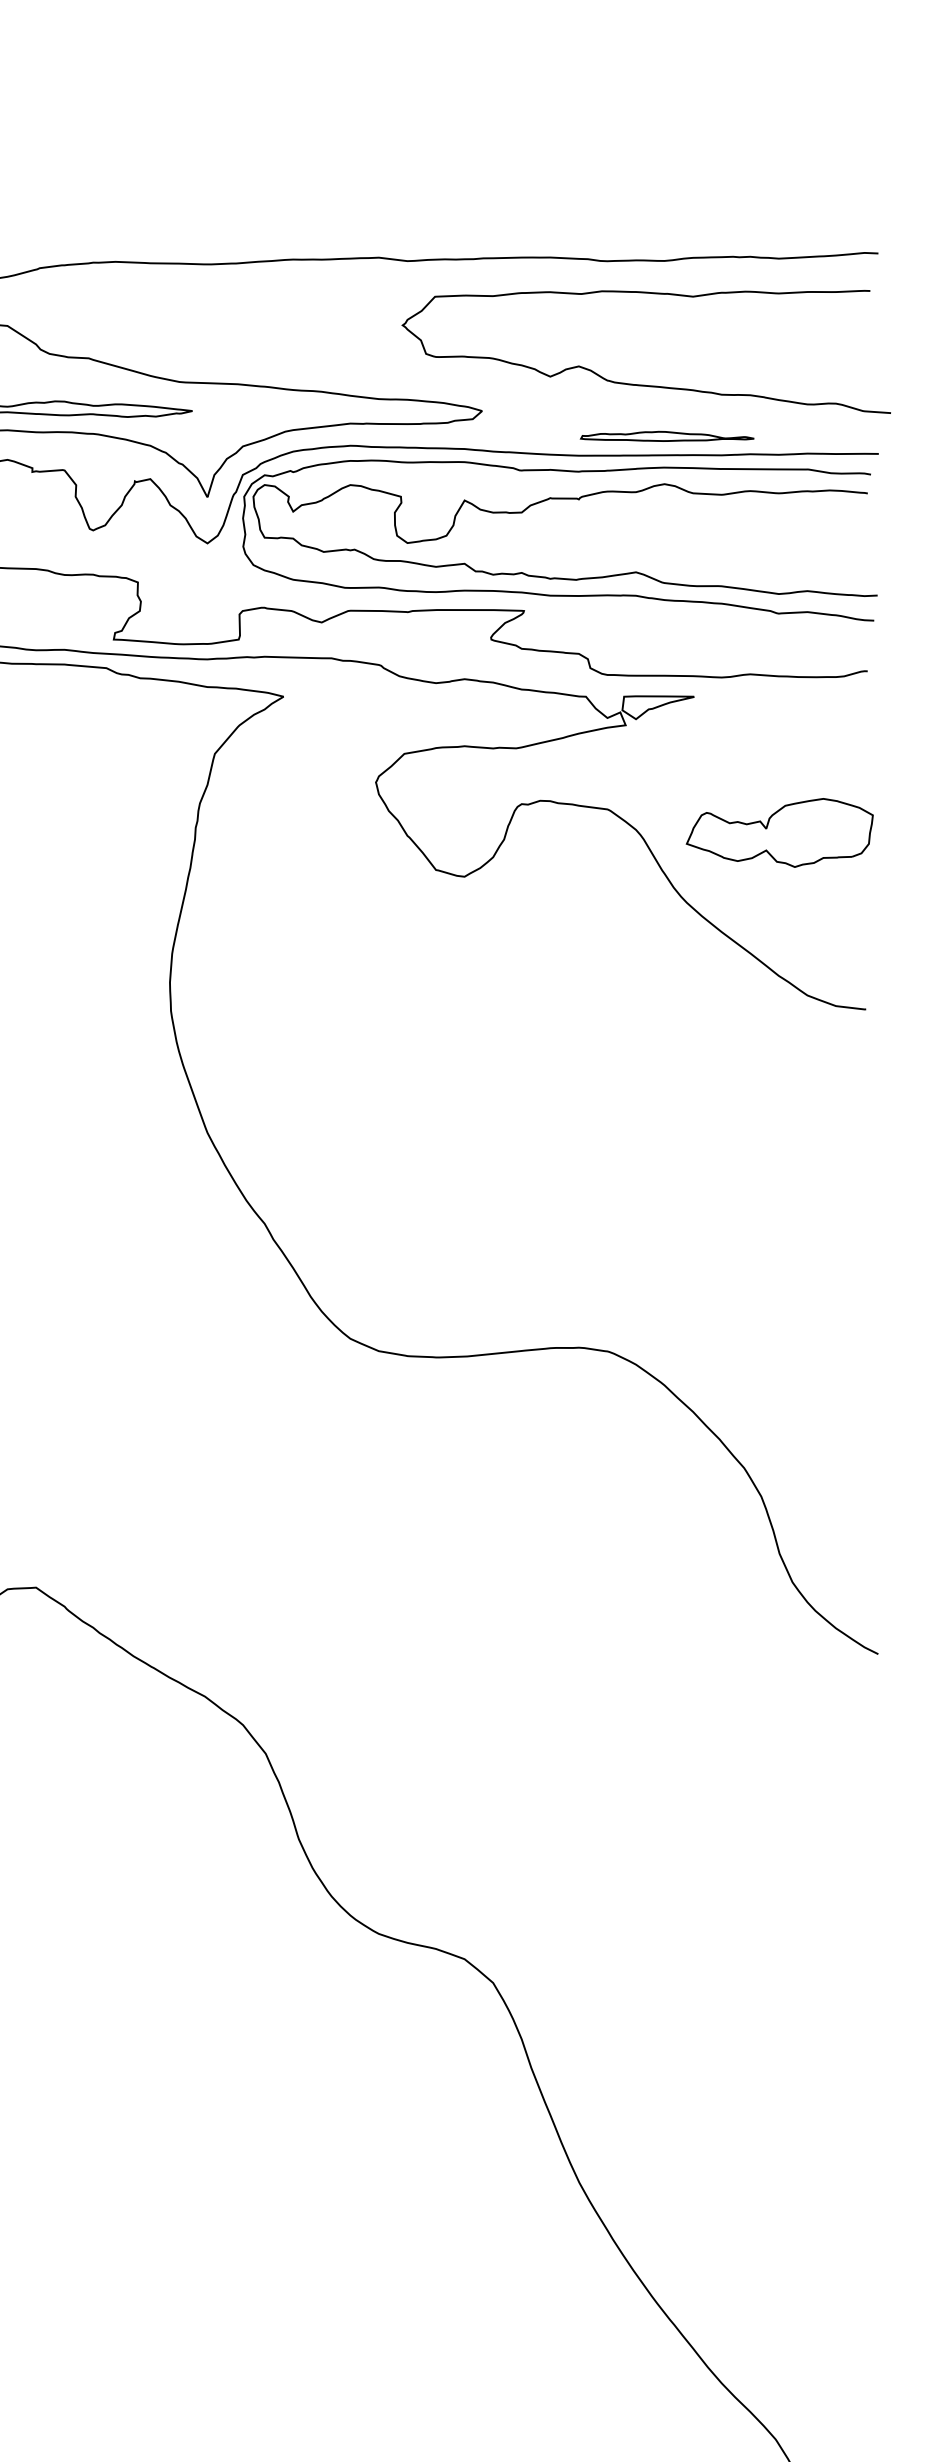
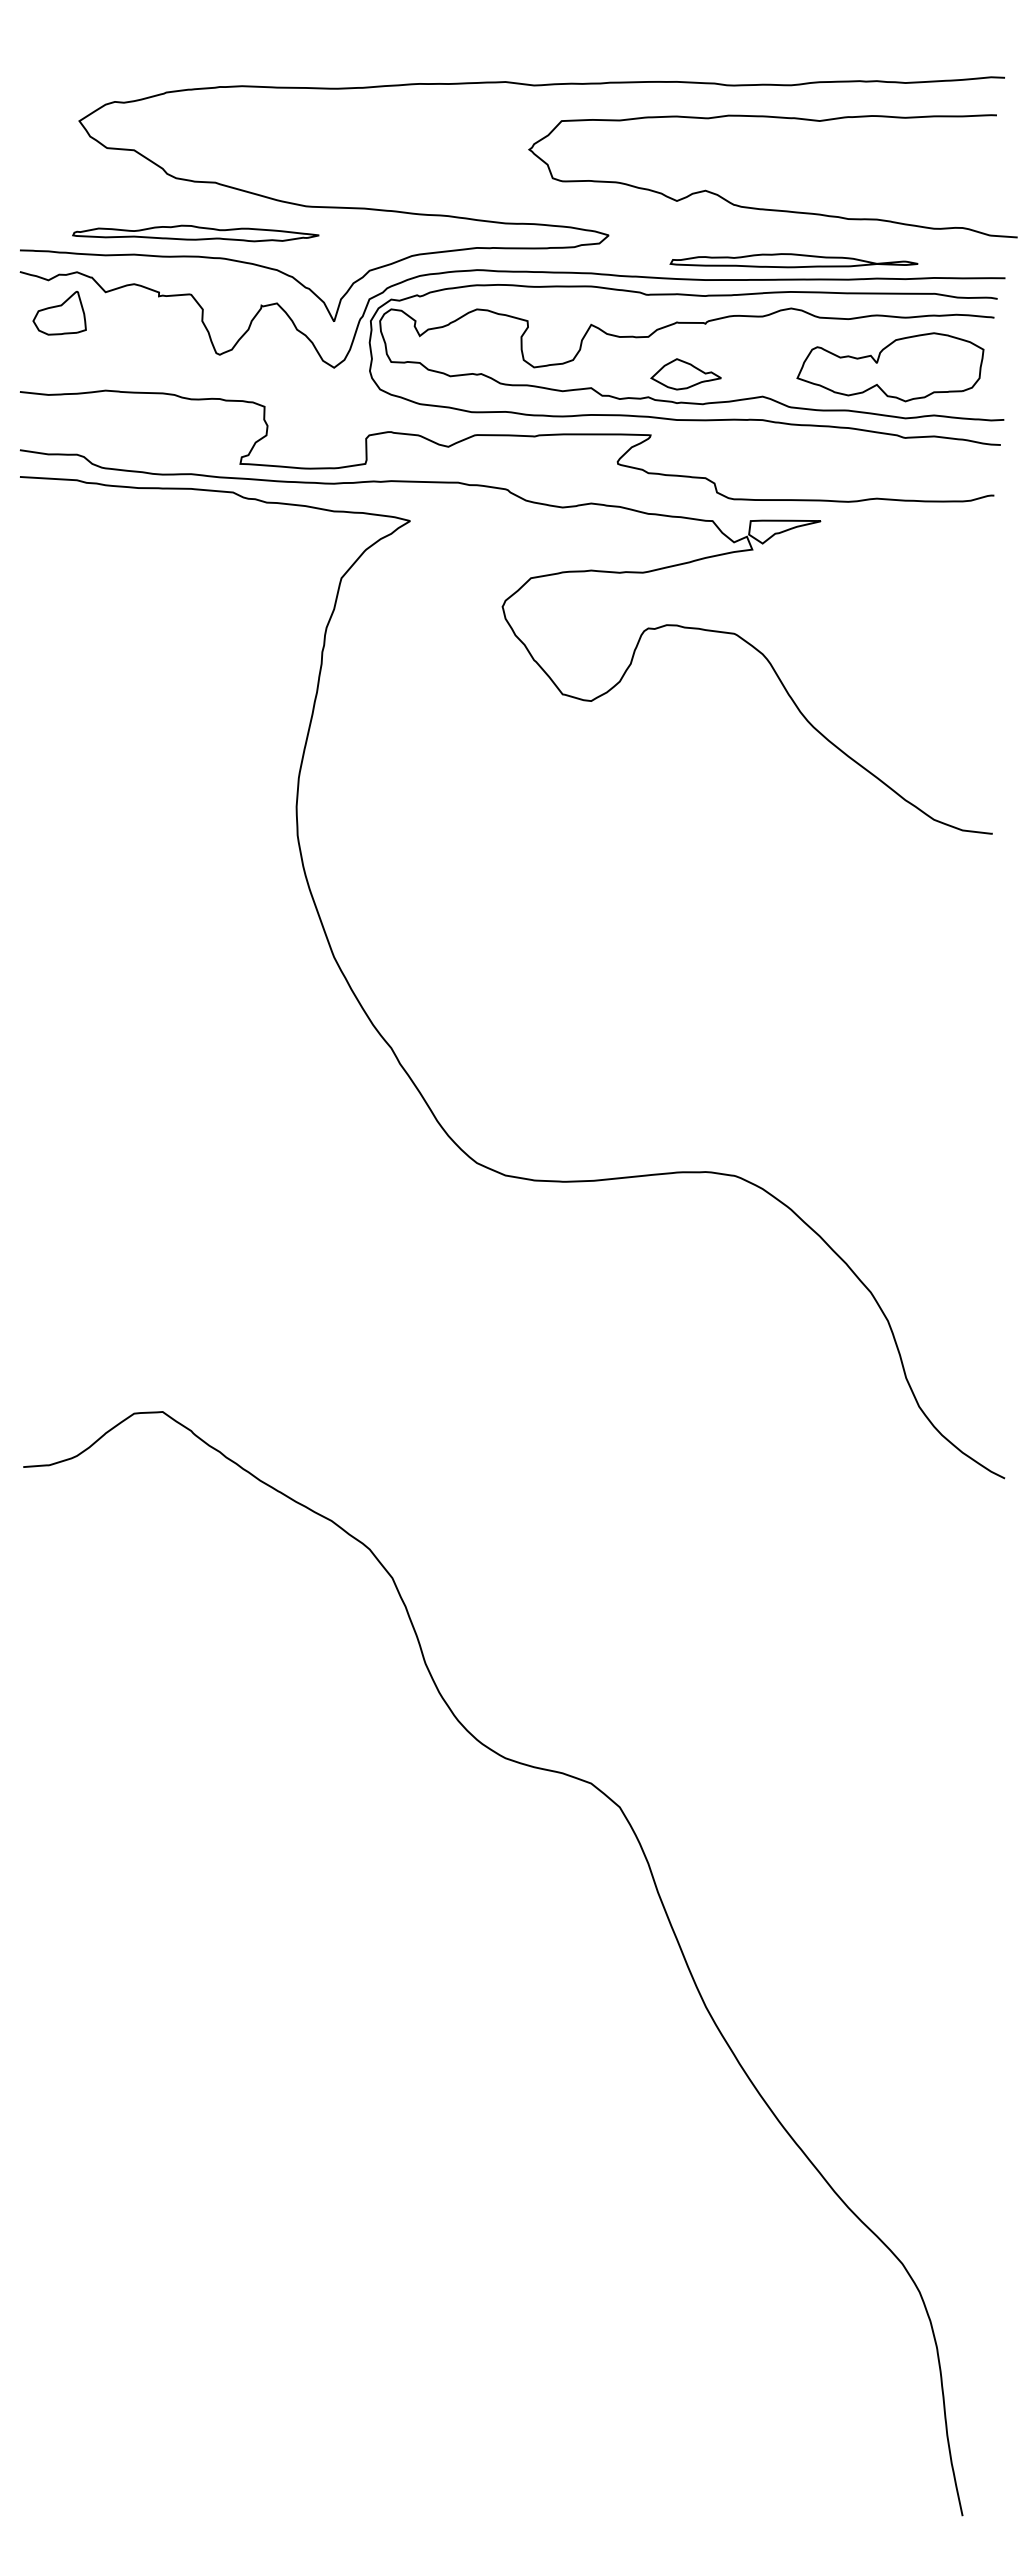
part: (666, 436) -> (793, 260), size x1.43
part: (558, 550) -> (685, 374), added
part: (779, 833) -> (890, 367), moved

